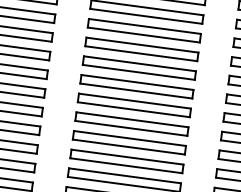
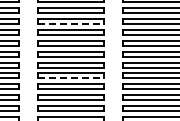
line: (145, 17) -> (70, 24), solid -> dashed
line: (133, 109) -> (70, 78), solid -> dashed

